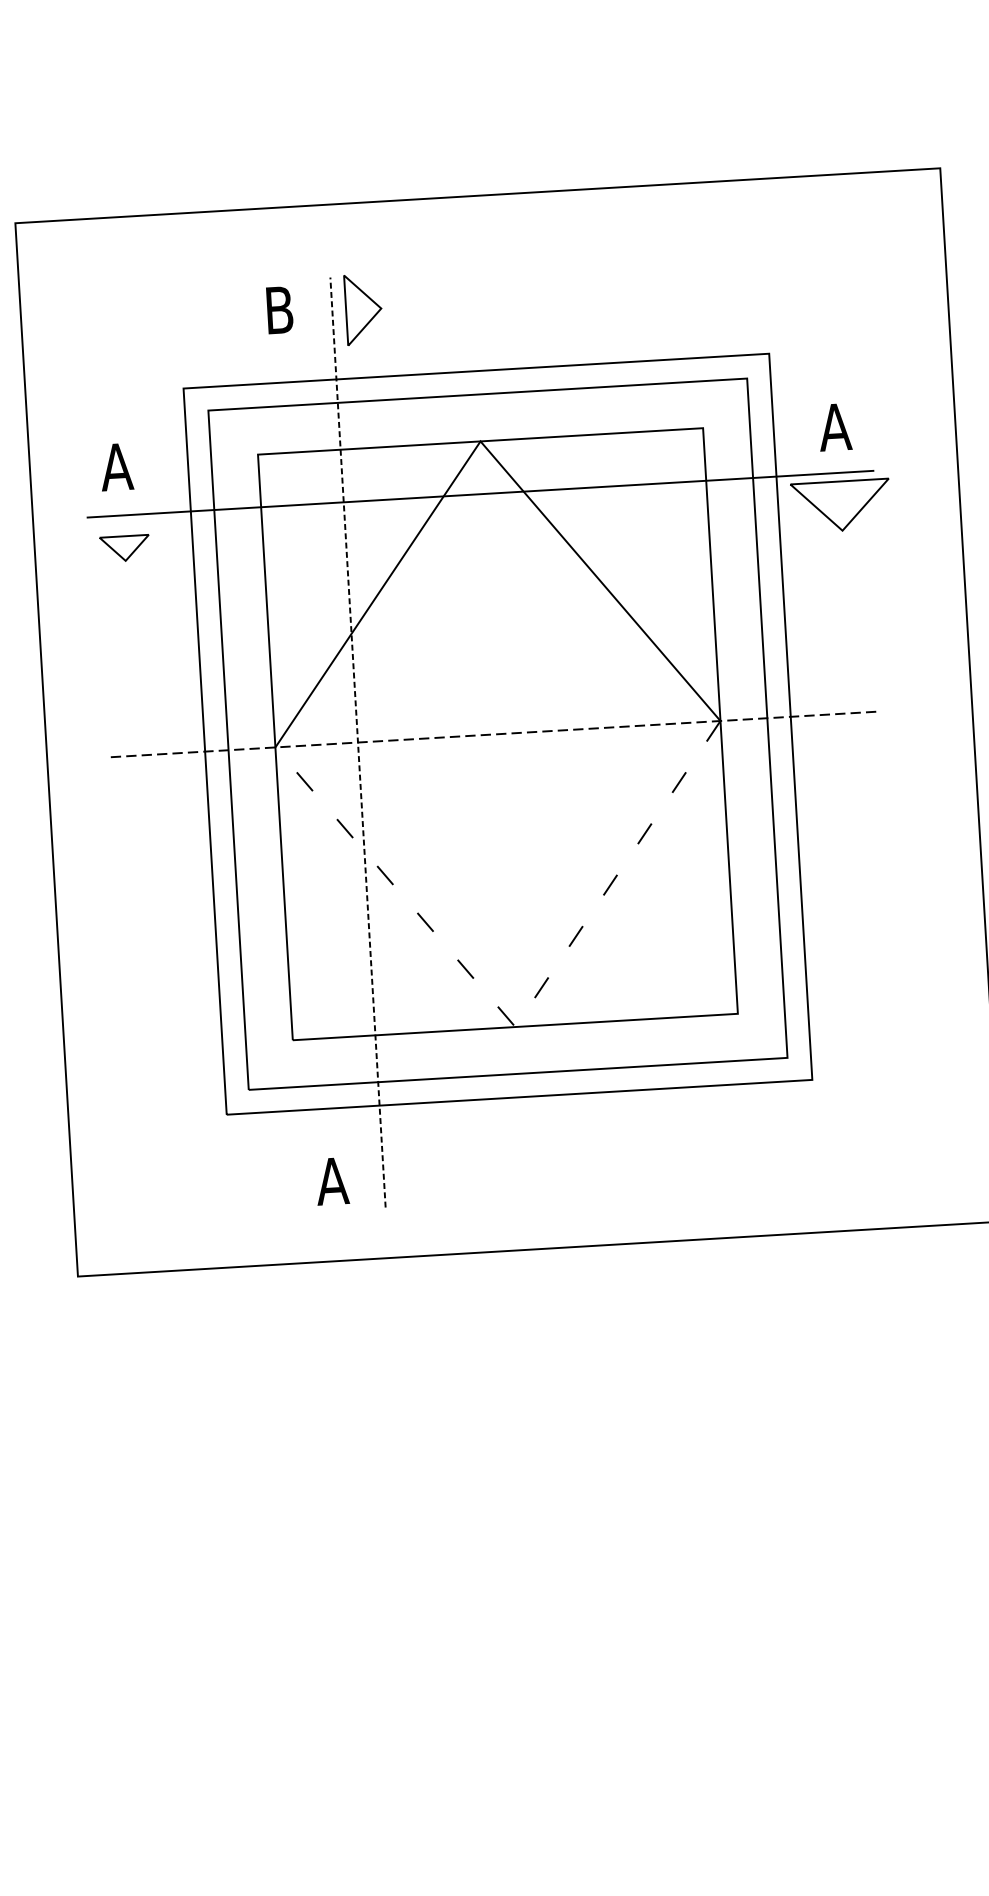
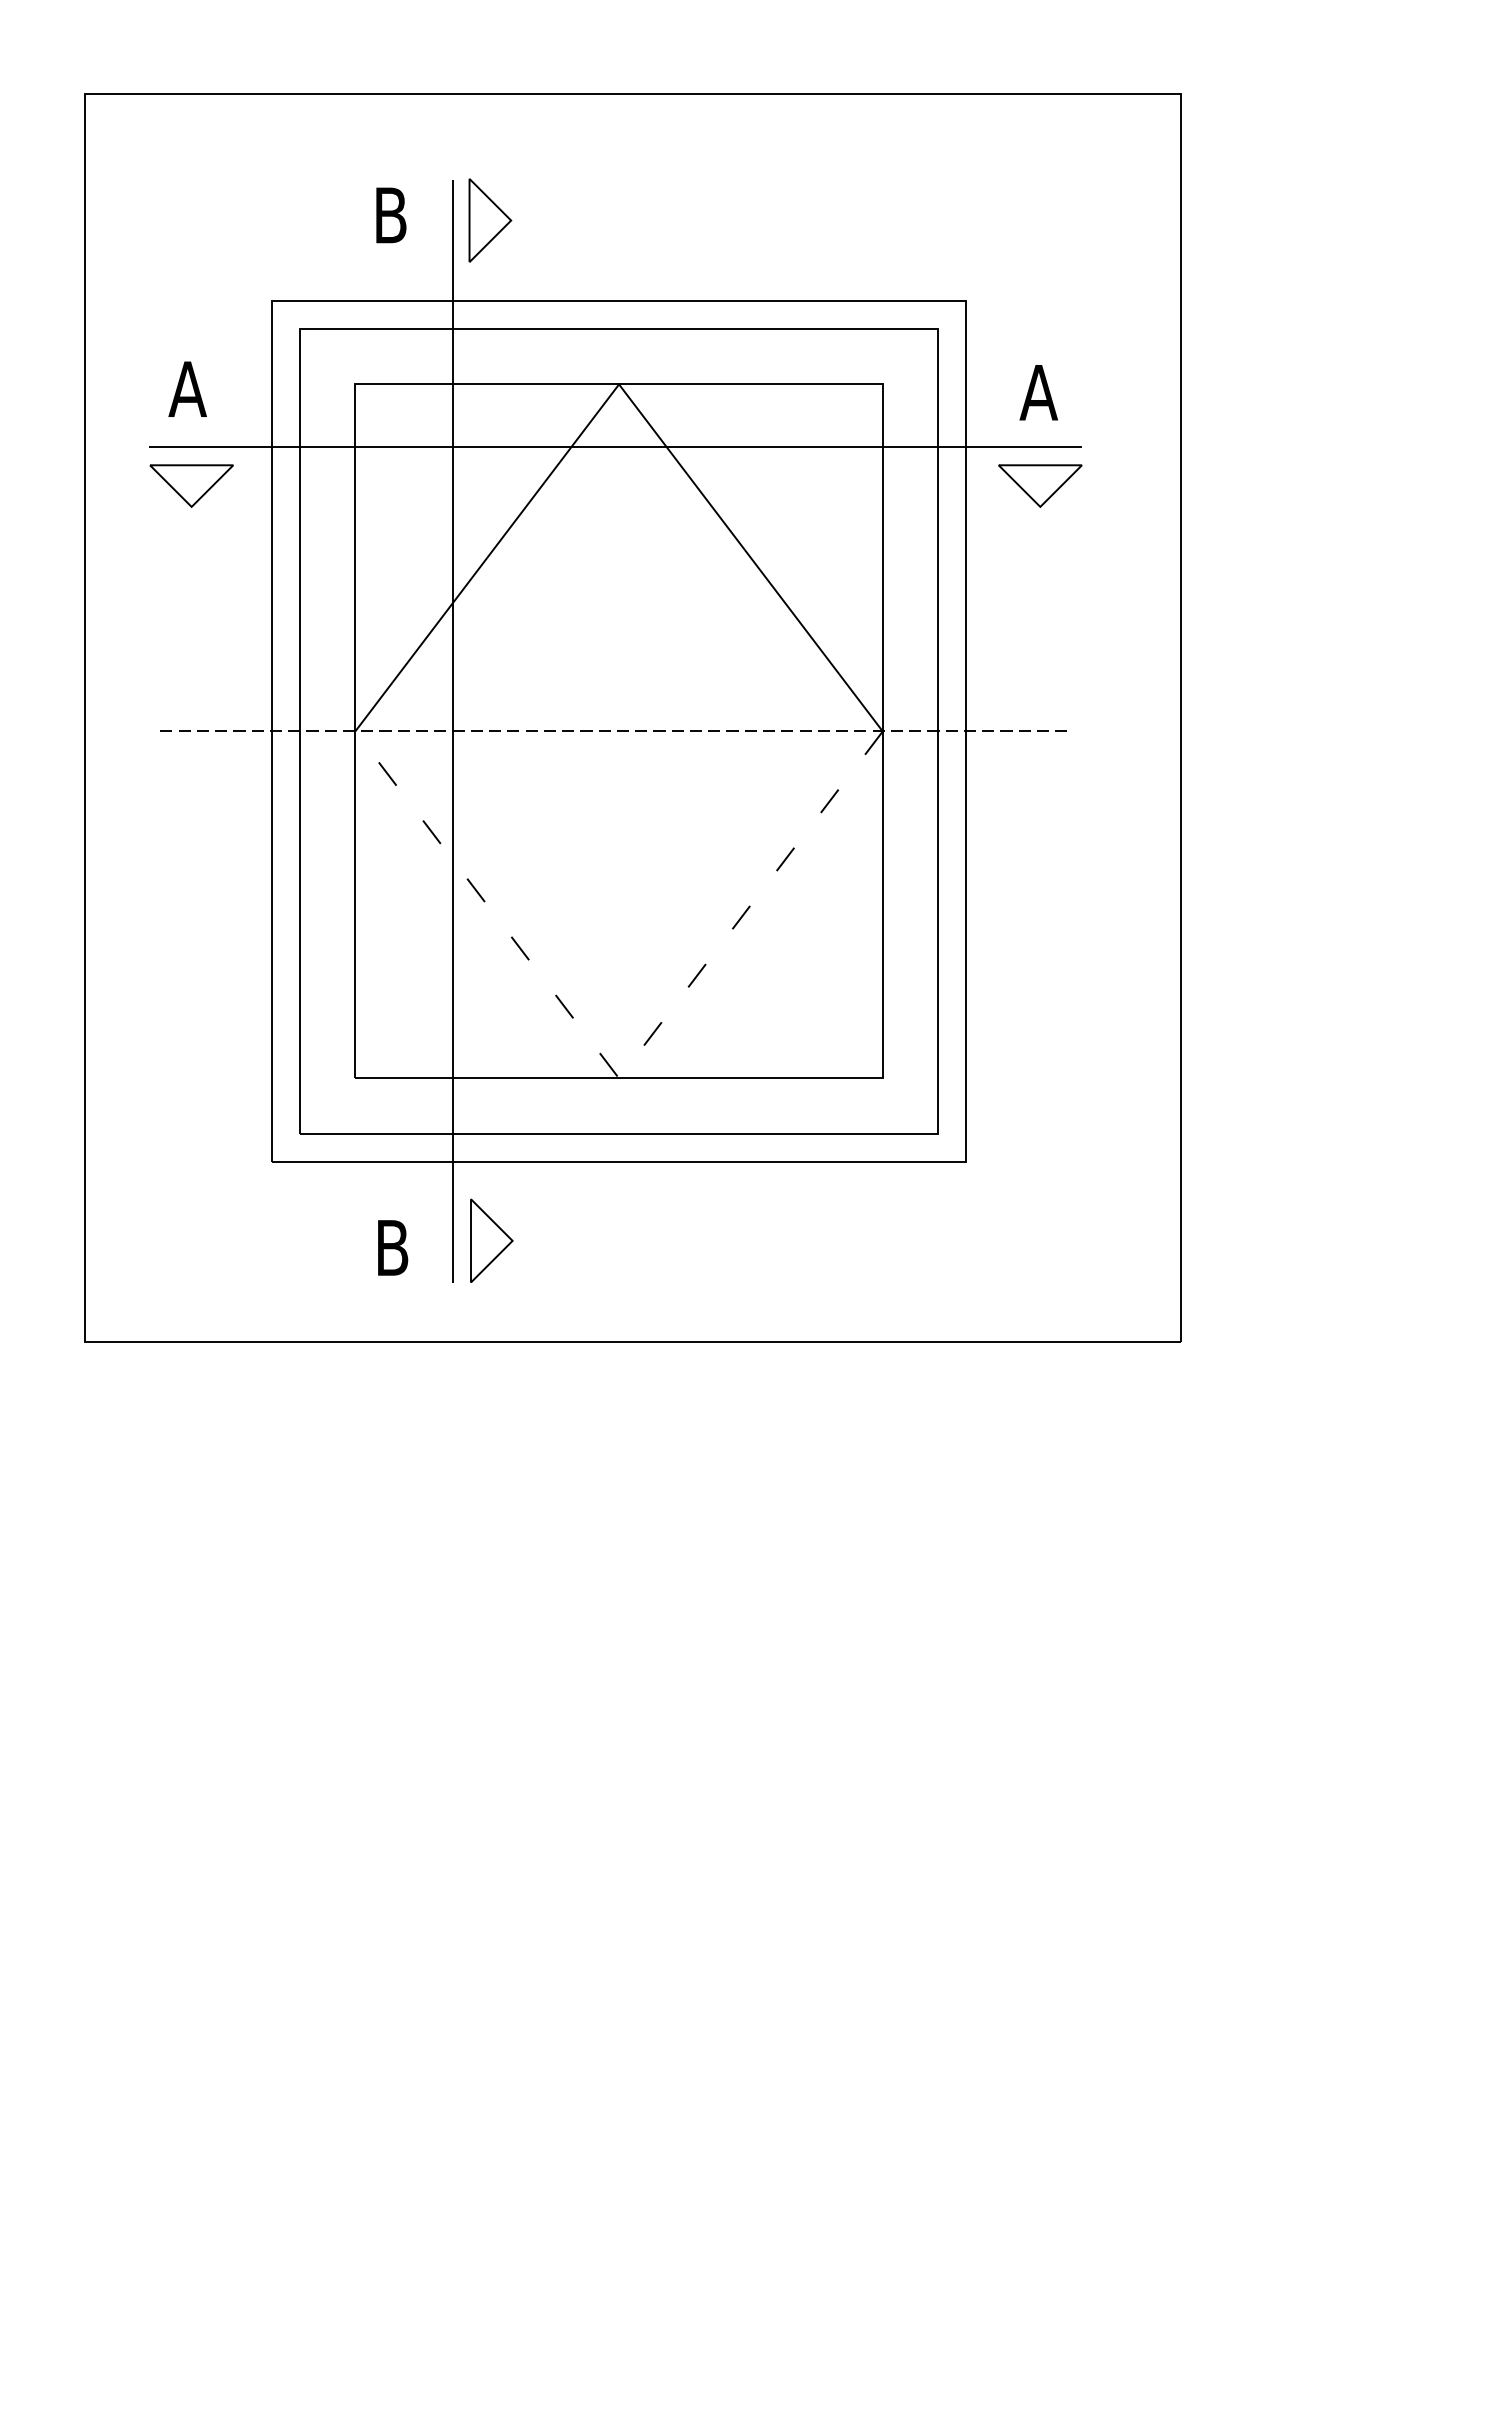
part: (841, 505) -> (1040, 485), size x0.71
part: (124, 548) -> (191, 485), size x1.43
line: (358, 741) -> (453, 730), dashed -> solid
part: (415, 1170) -> (491, 1240), added
text: (332, 1181) -> (392, 1247), A -> B

